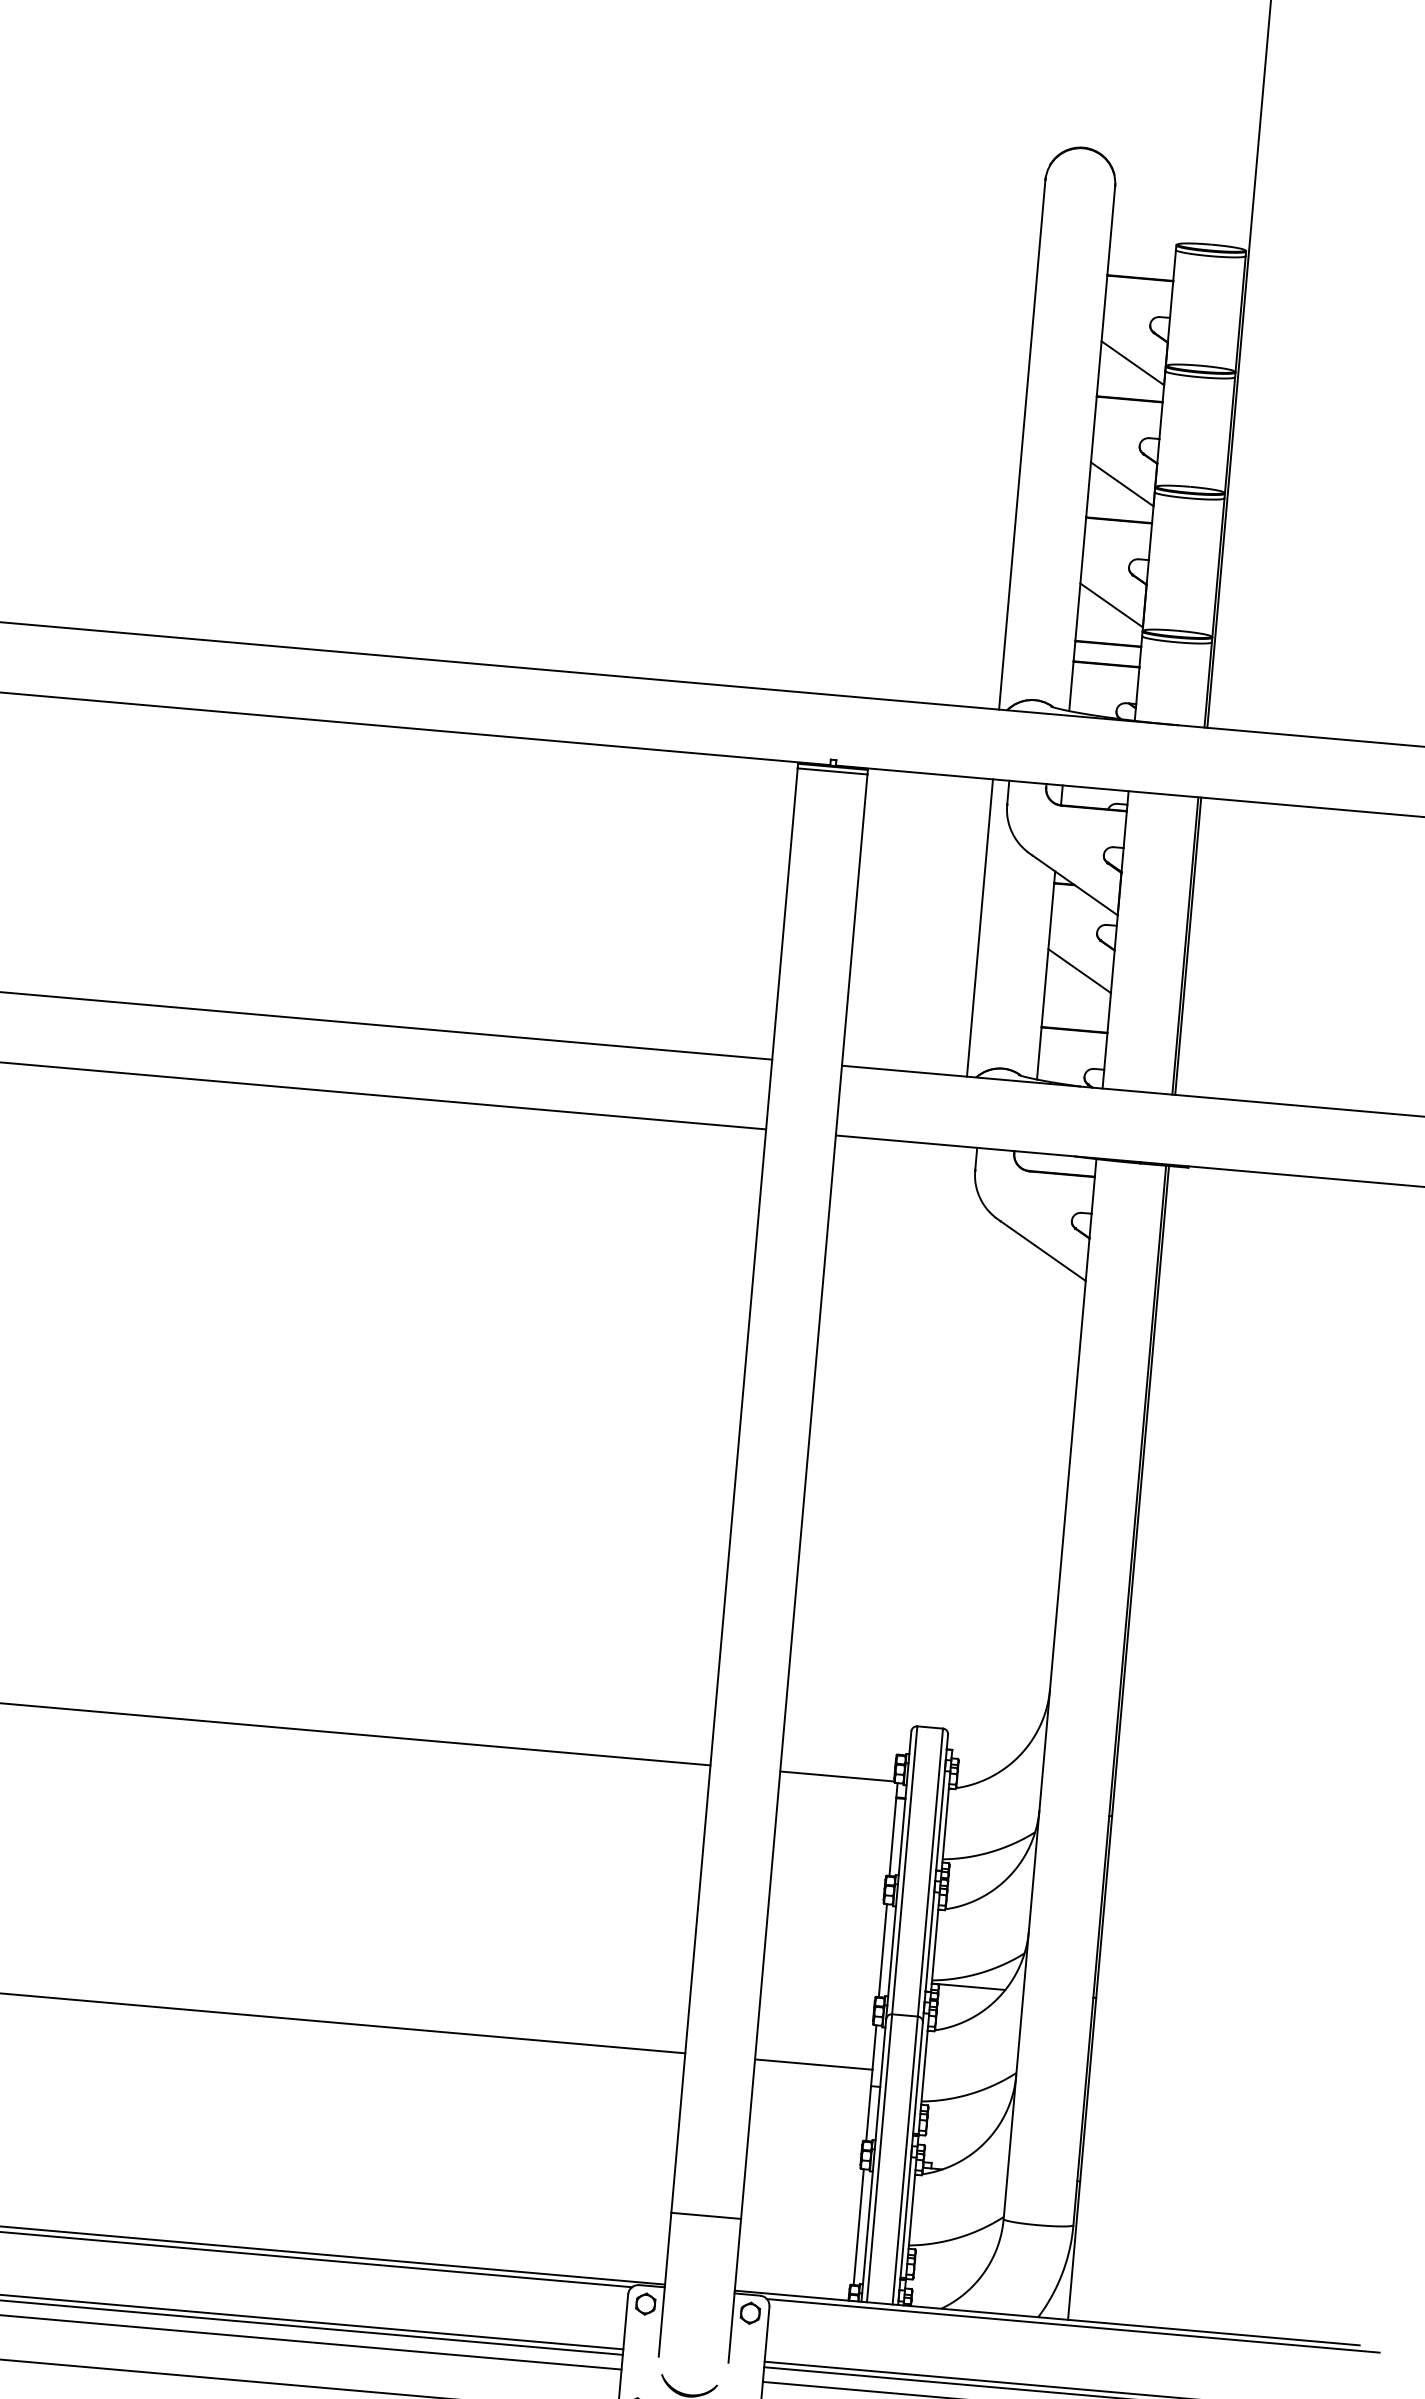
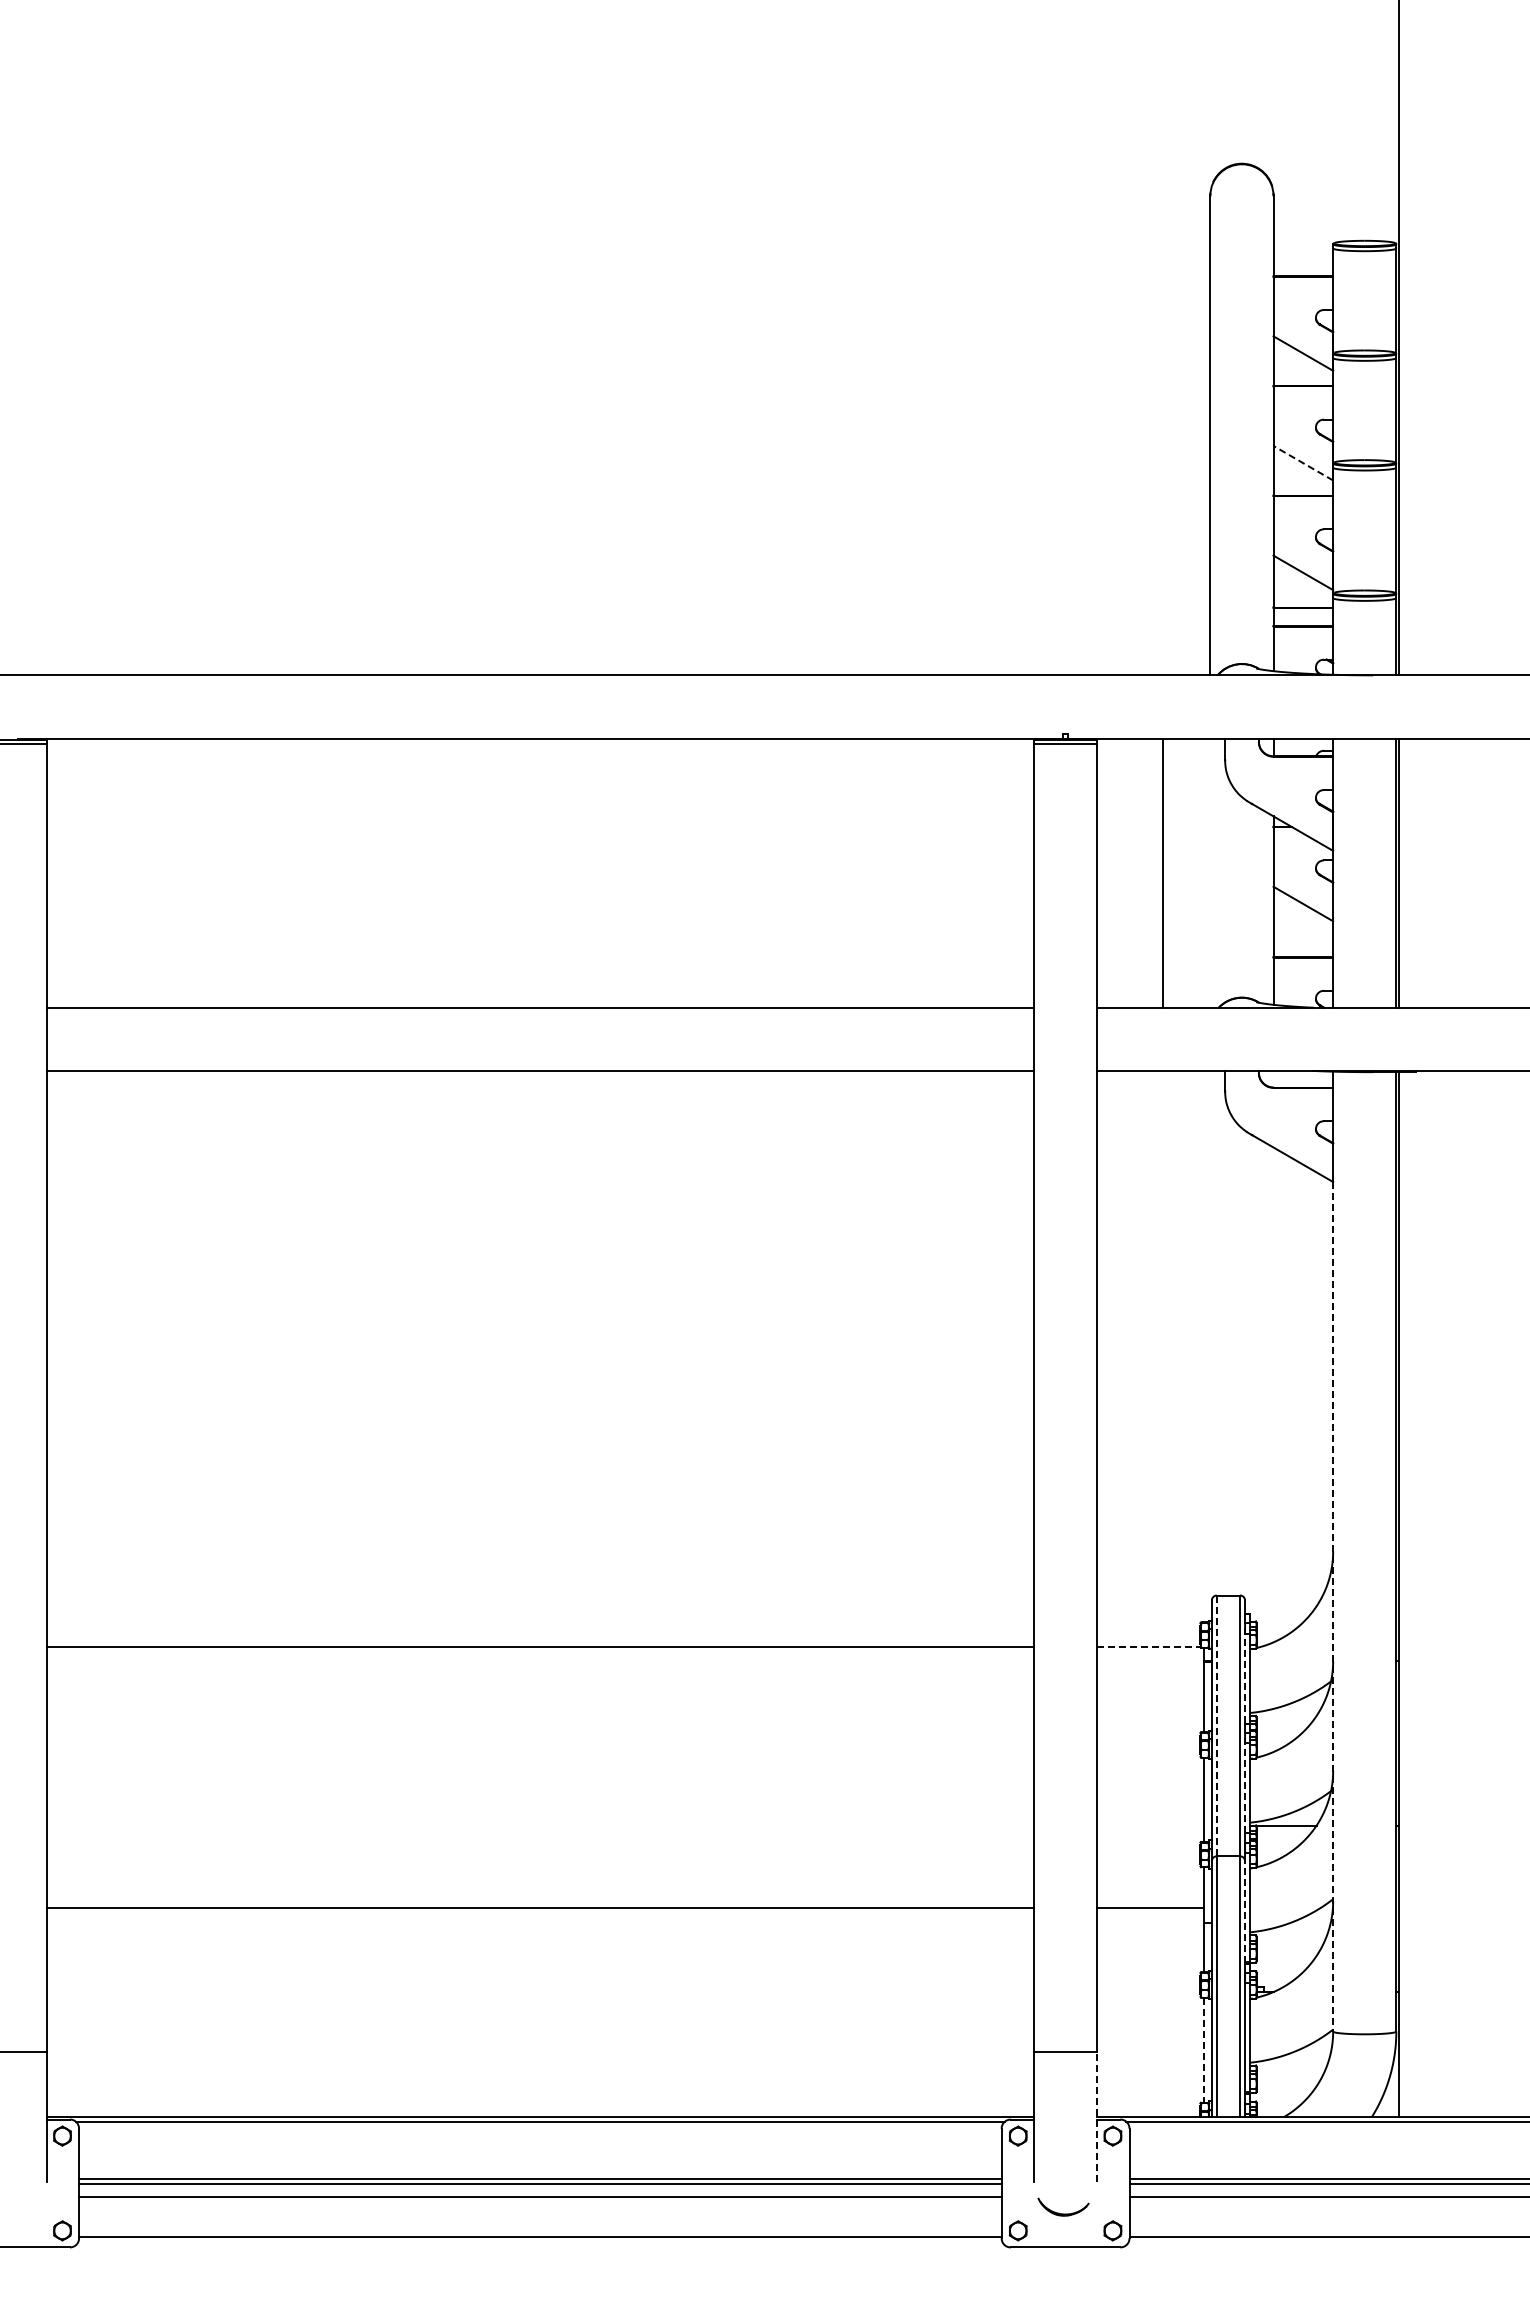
line: (1121, 483) -> (1302, 462), solid -> dashed
line: (980, 927) -> (1163, 872), moved
line: (1045, 1749) -> (1333, 1606), solid -> dashed
line: (836, 1776) -> (1148, 1646), solid -> dashed
line: (941, 1815) -> (1245, 1673), solid -> dashed
line: (904, 1869) -> (1216, 1725), solid -> dashed
line: (930, 1936) -> (1245, 1783), solid -> dashed
line: (918, 2078) -> (1245, 1911), solid -> dashed
line: (858, 2227) -> (1203, 2050), solid -> dashed
line: (735, 2290) -> (1097, 2116), solid -> dashed

